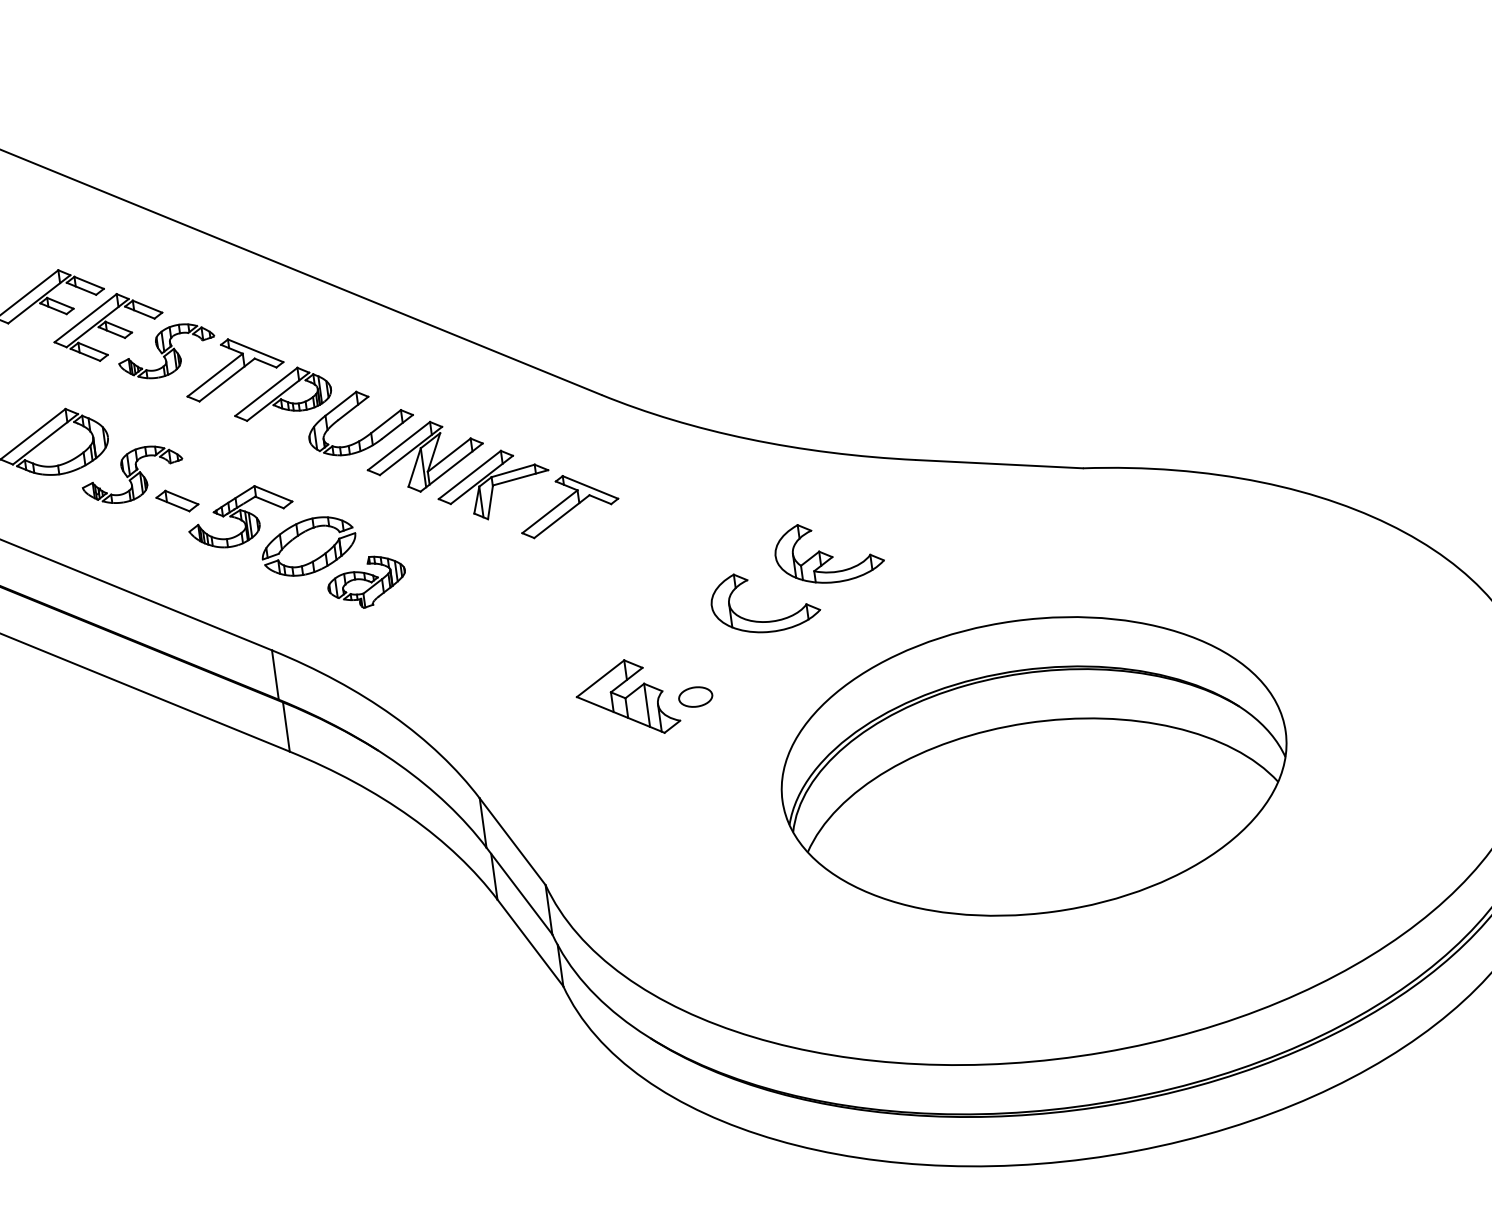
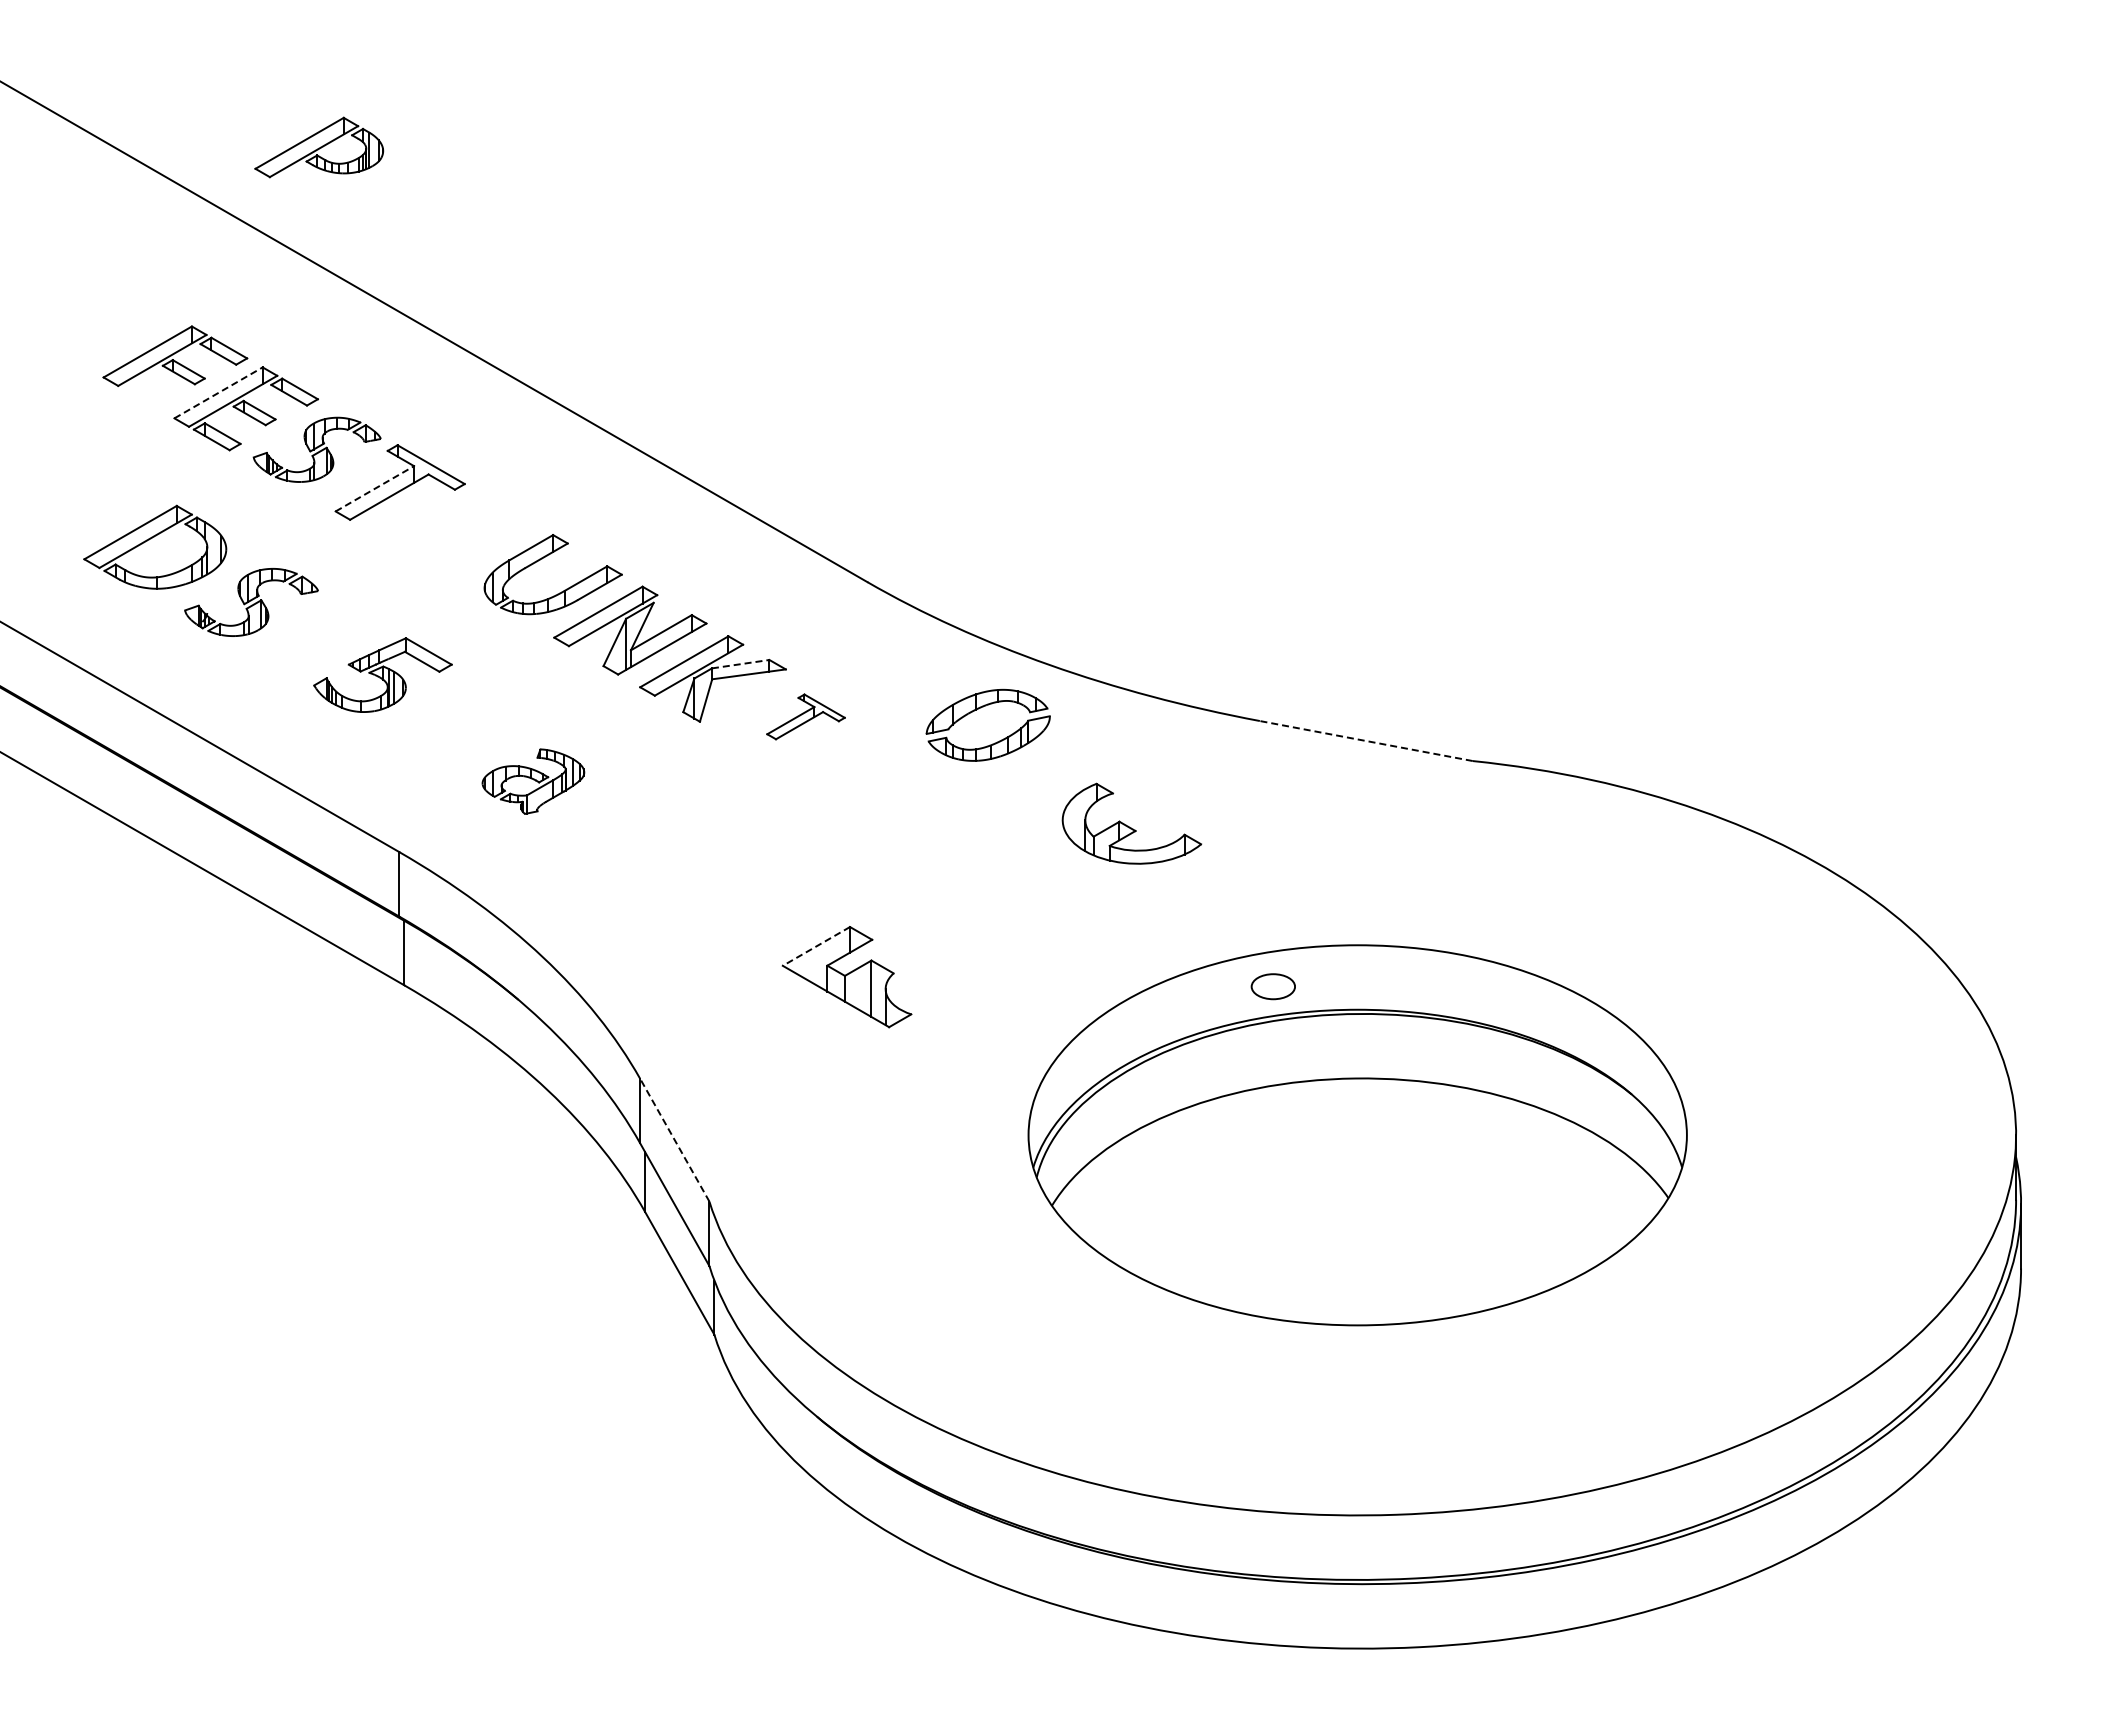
line: (85, 317) -> (218, 392), solid -> dashed
line: (215, 374) -> (375, 488), solid -> dashed
part: (281, 393) -> (319, 147), moved
line: (998, 463) -> (1365, 740), solid -> dashed
line: (513, 471) -> (741, 664), solid -> dashed
part: (177, 500) -> (304, 643), removed
part: (568, 504) -> (805, 716), size x0.6
part: (302, 534) -> (981, 708), moved
part: (767, 620) -> (1040, 901), removed
line: (600, 678) -> (816, 946), solid -> dashed
part: (695, 696) -> (1272, 986), moved
line: (512, 841) -> (674, 1140), solid -> dashed

